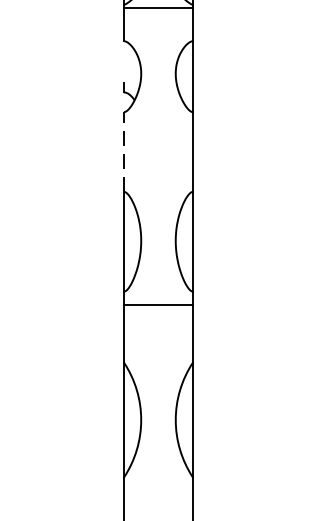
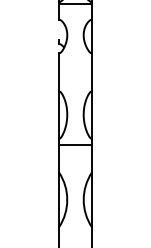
line: (124, 152) -> (59, 72), dashed -> solid

